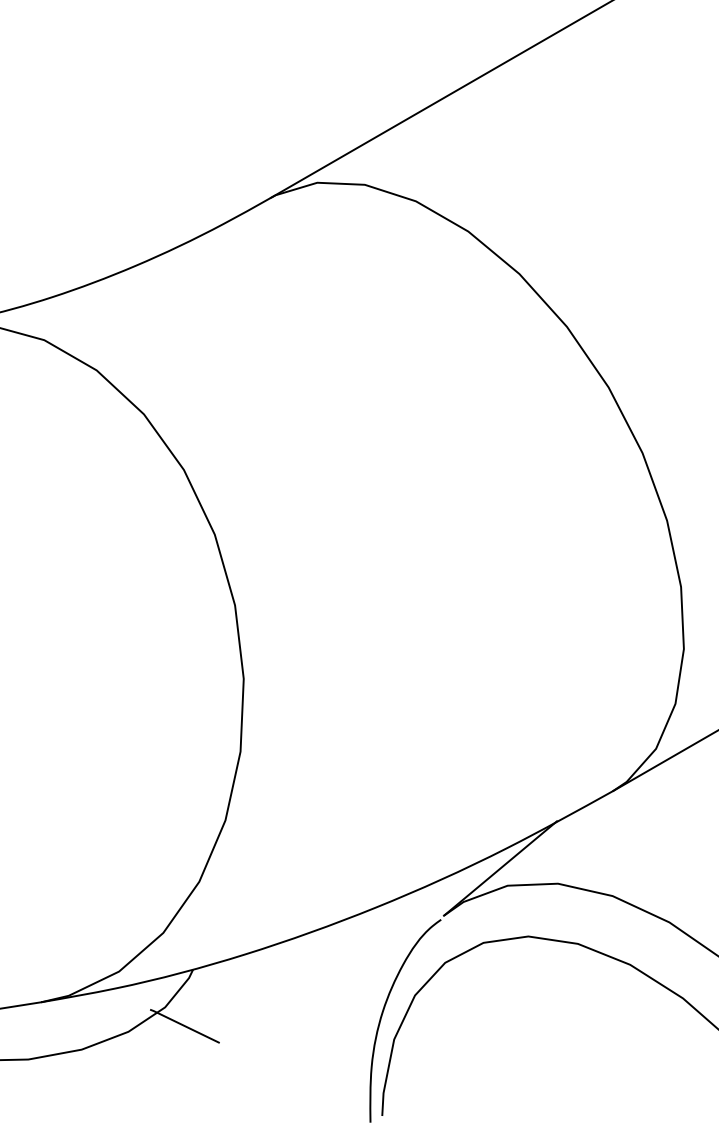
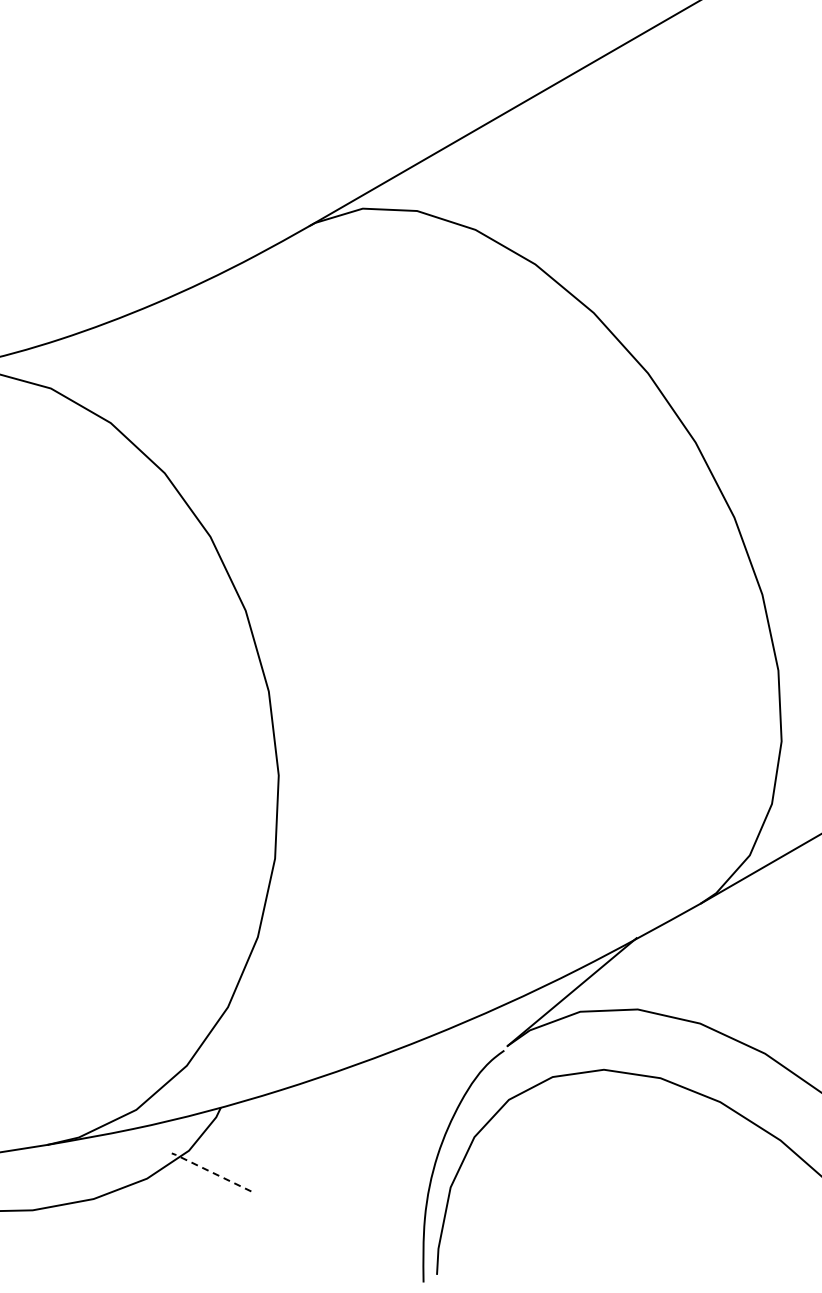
line: (184, 1025) -> (210, 1171), solid -> dashed

